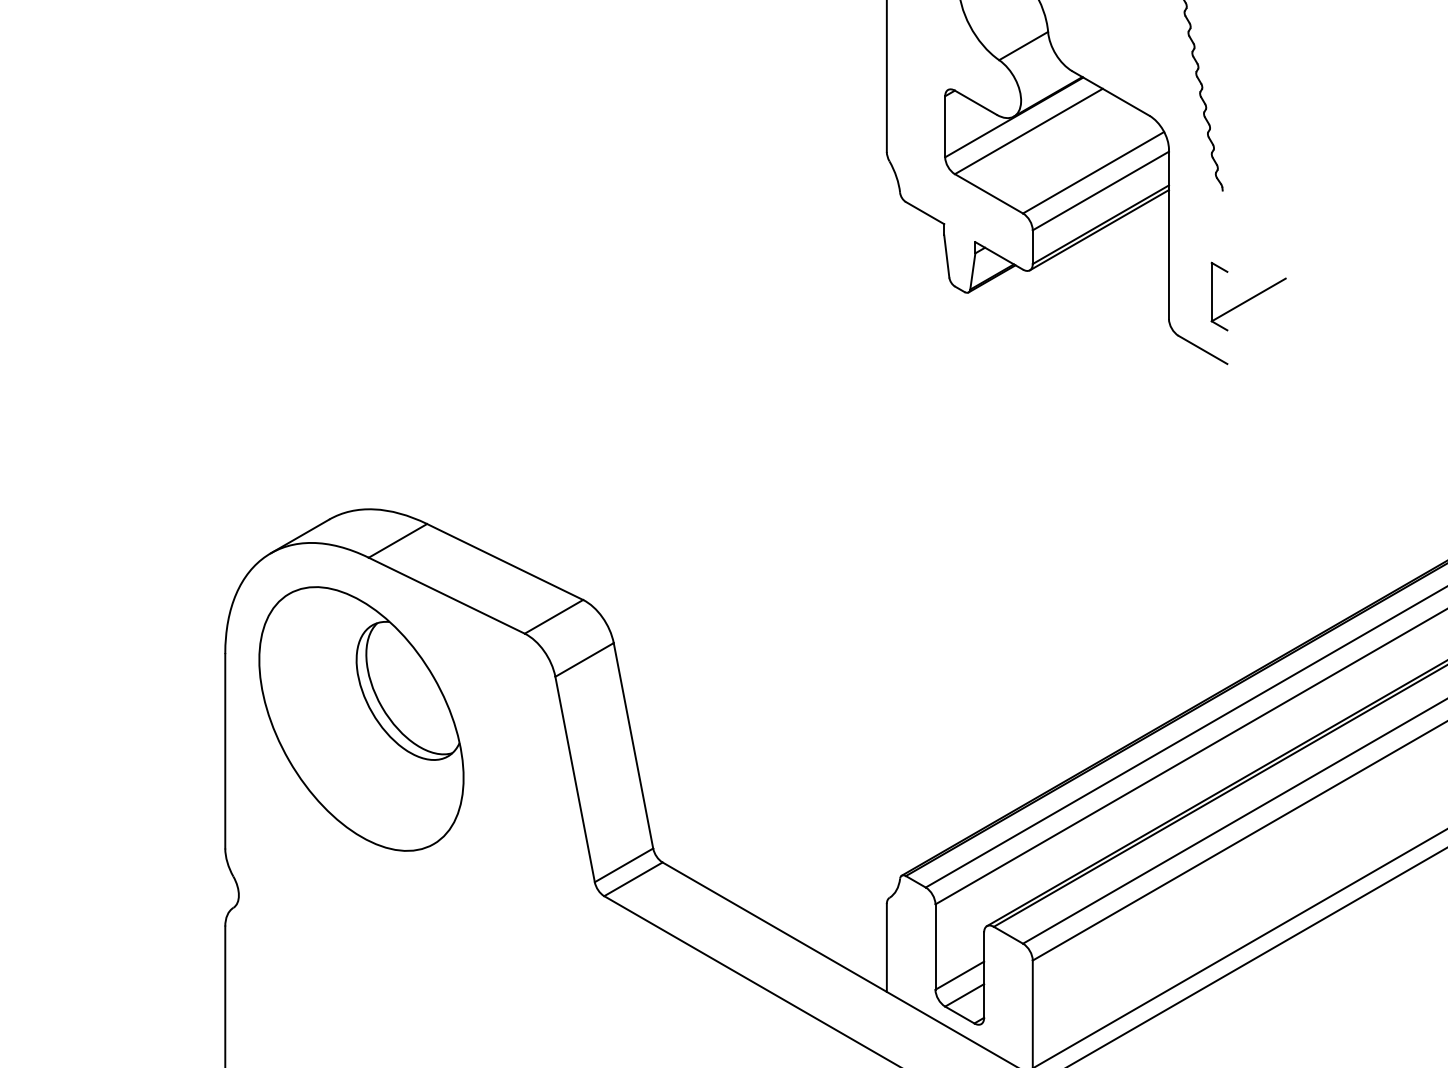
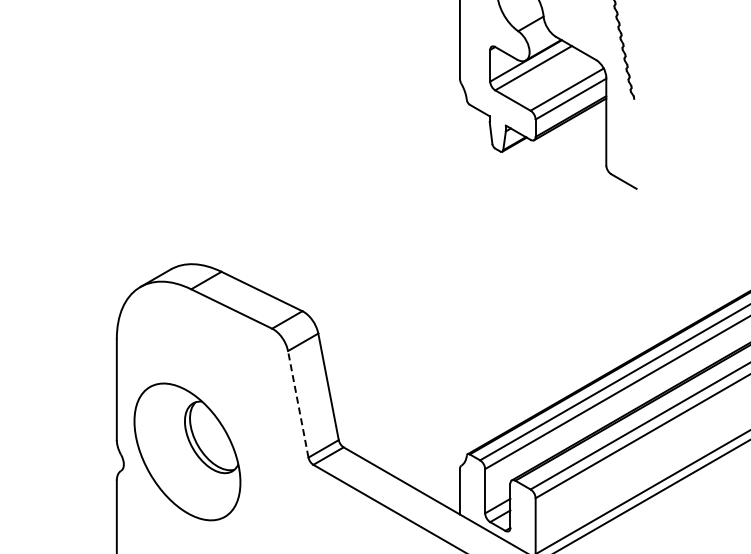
part: (1248, 295) -> (647, 153), removed
part: (361, 718) -> (187, 451), moved
line: (575, 777) -> (298, 403), solid -> dashed

